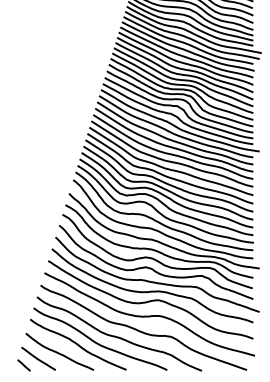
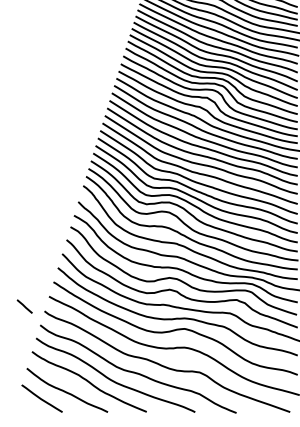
line: (23, 365) -> (24, 306), moved

